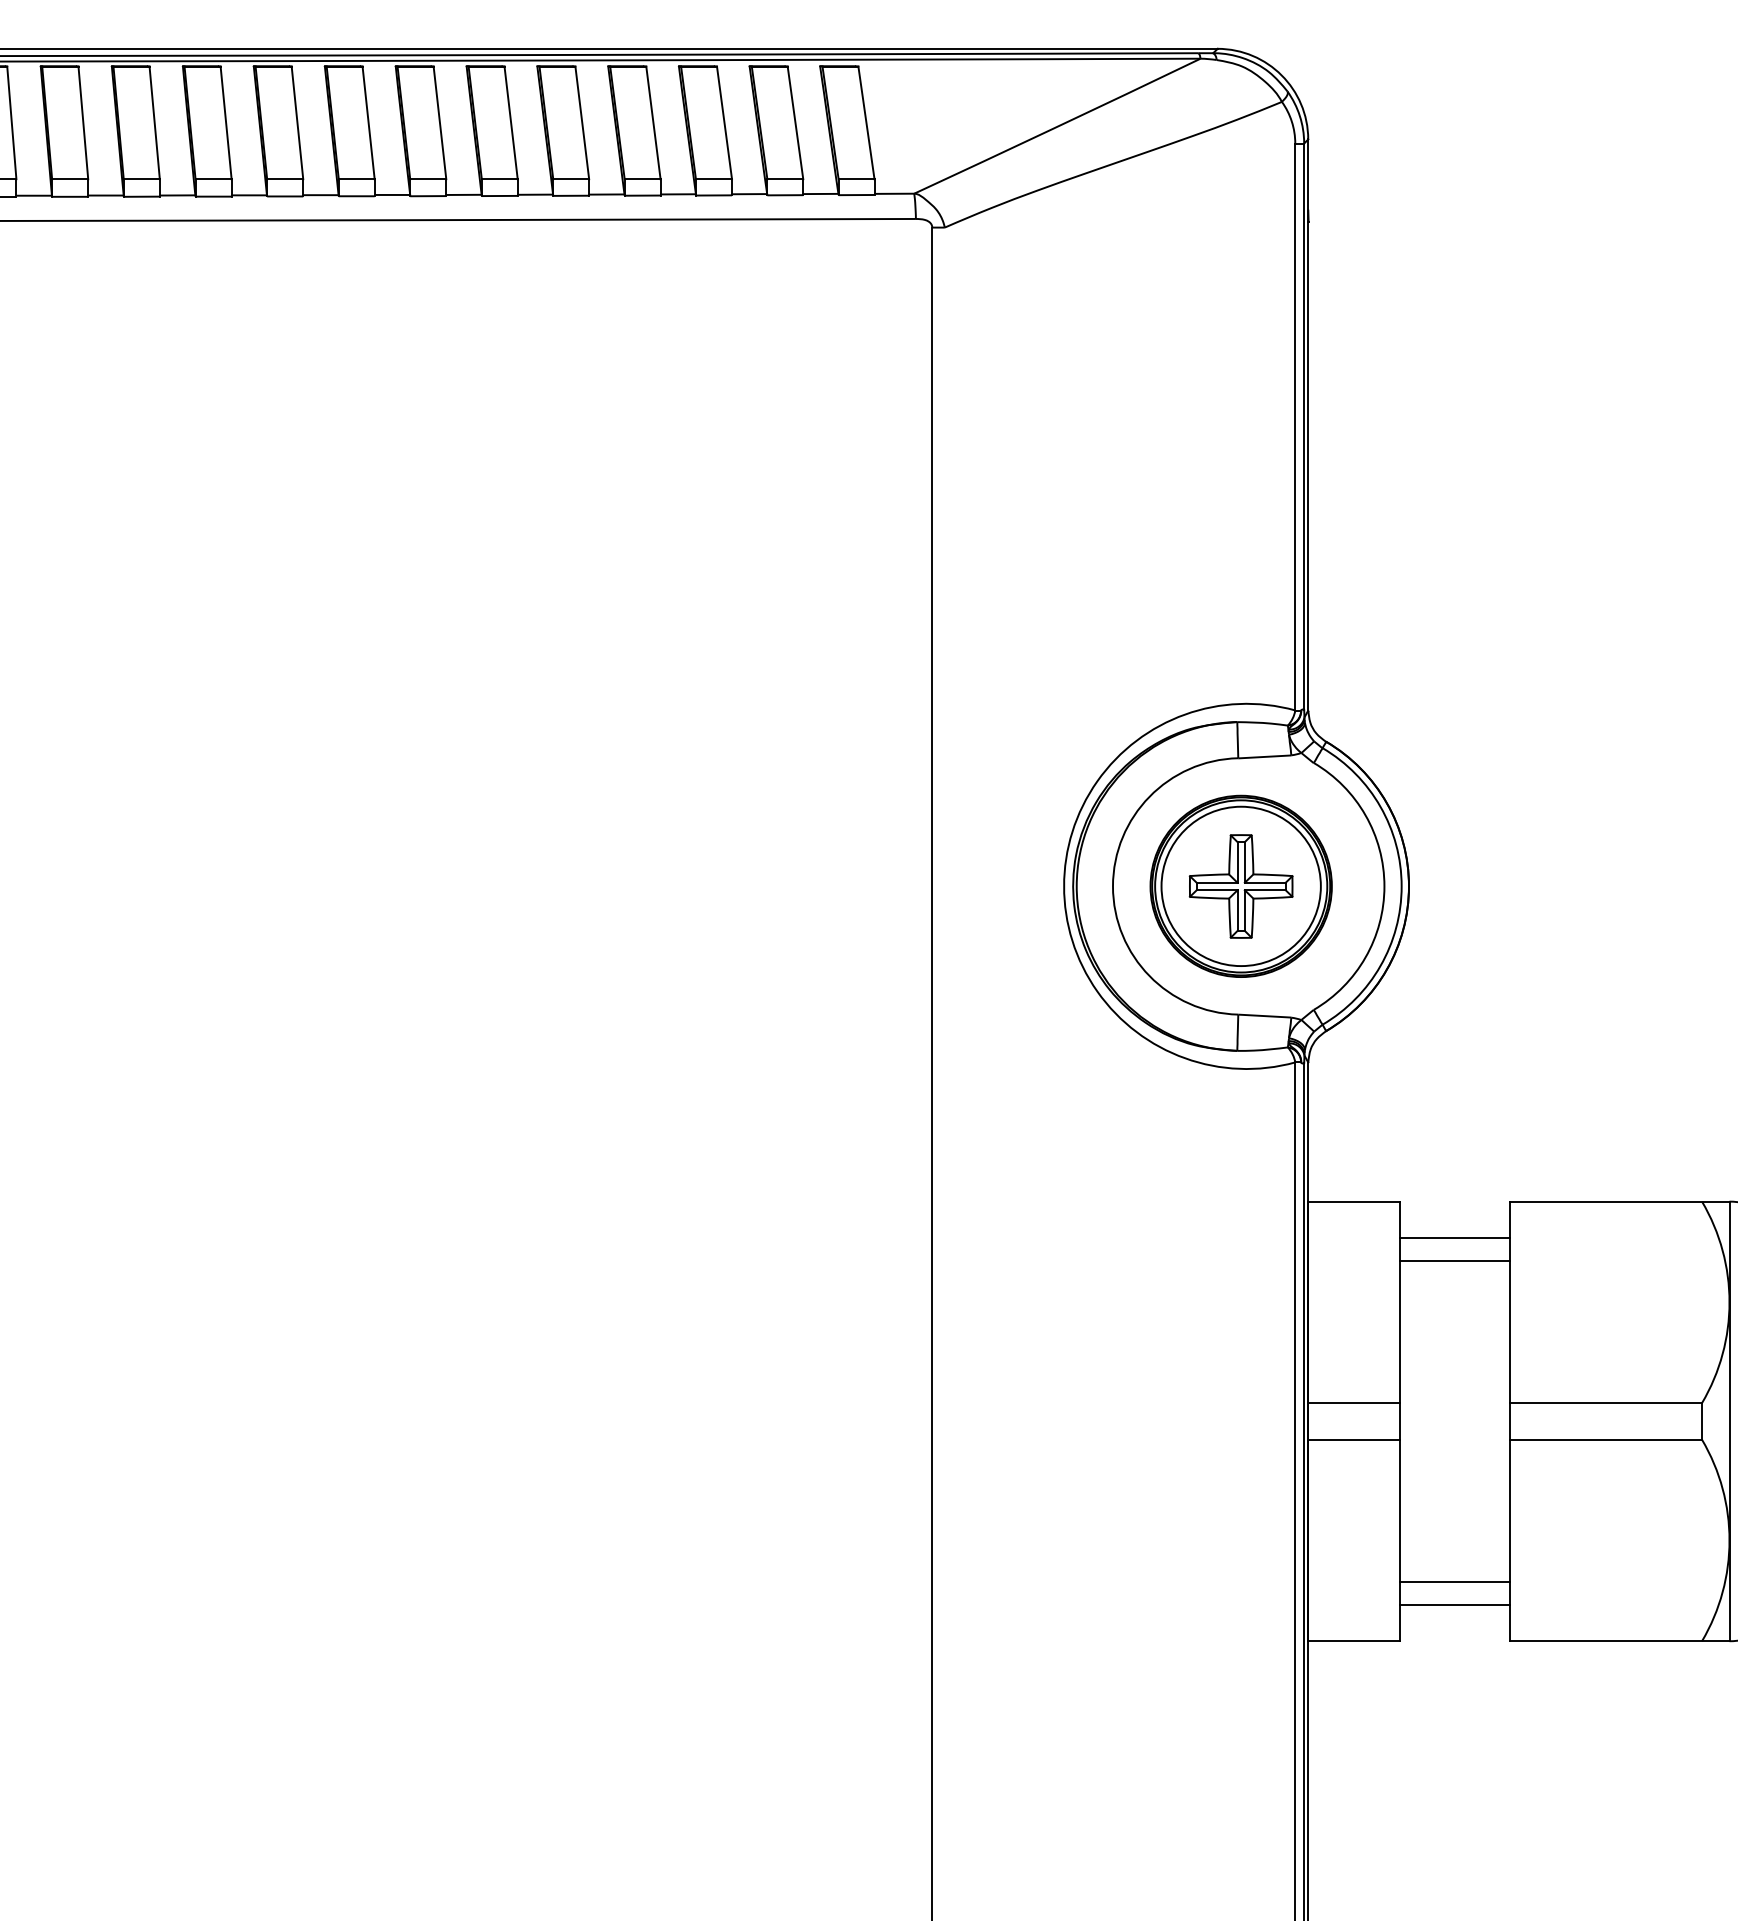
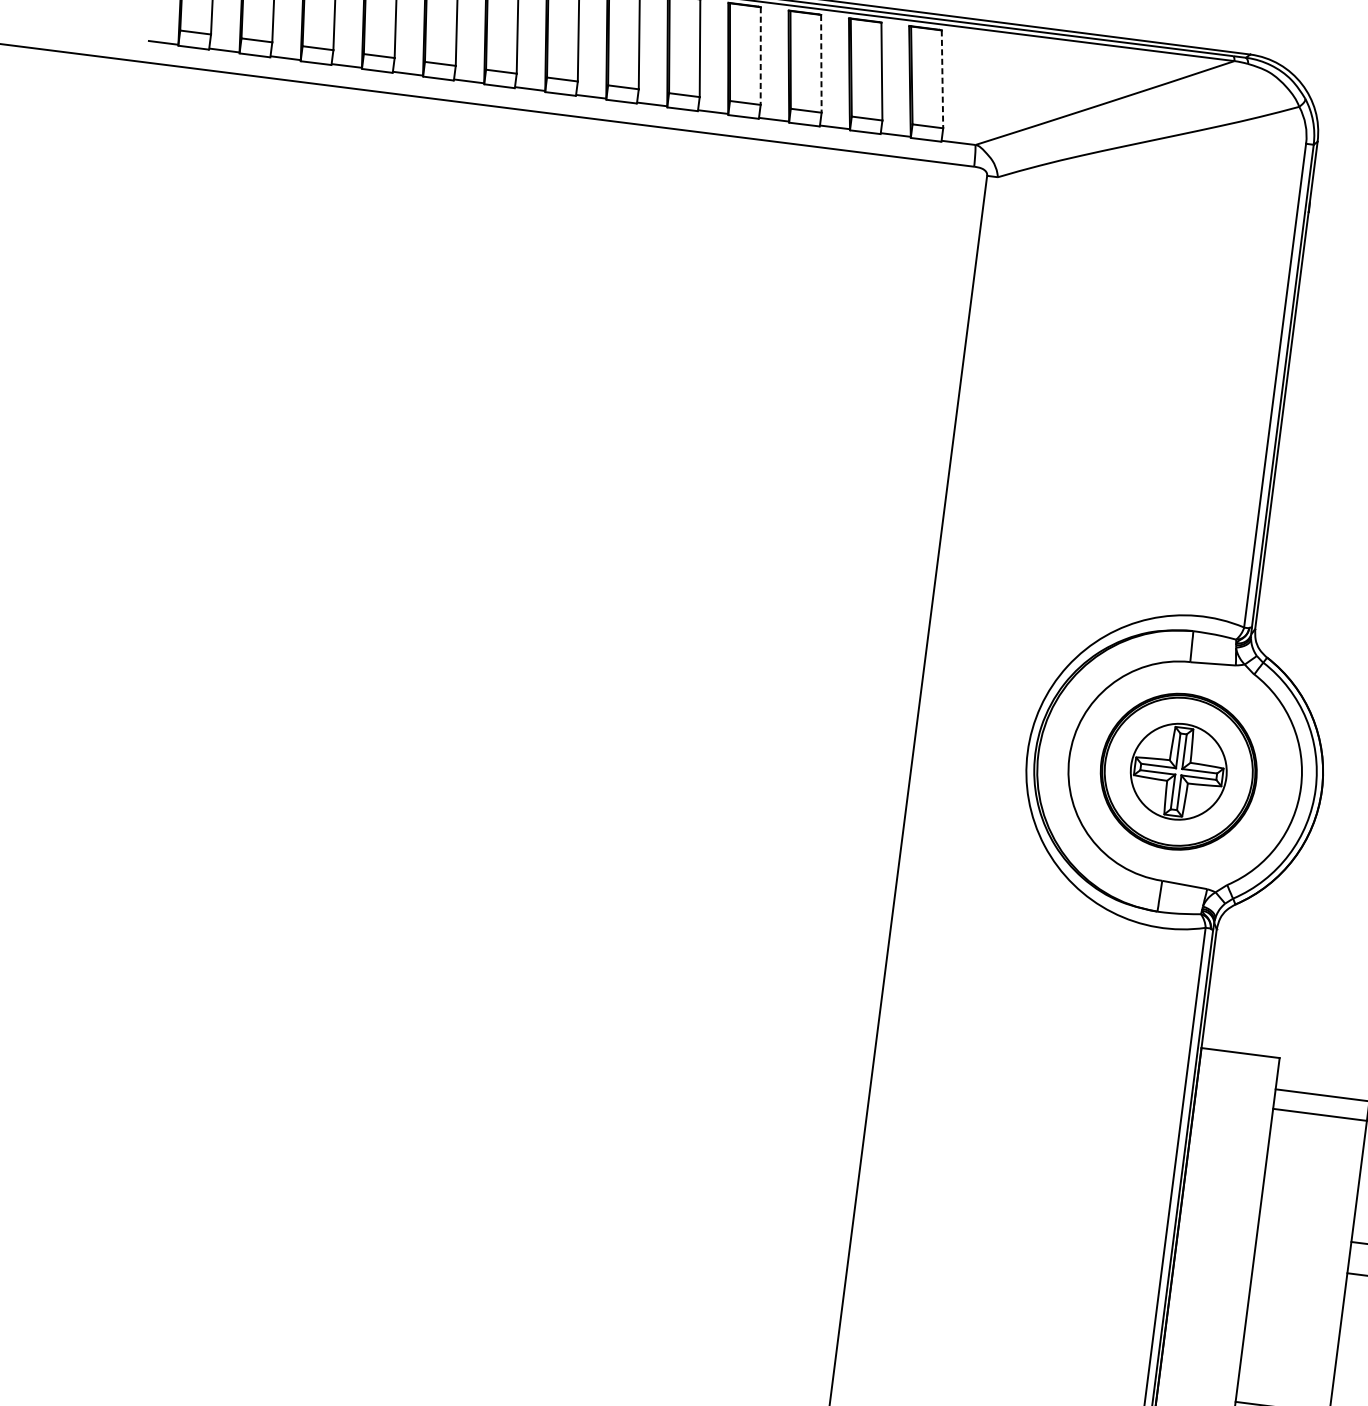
line: (653, 122) -> (760, 55), solid -> dashed
line: (724, 122) -> (821, 63), solid -> dashed
line: (866, 122) -> (942, 79), solid -> dashed
circle: (1240, 886) -> (1178, 771), size x0.7
line: (1353, 1403) -> (1218, 1225), removed
line: (1353, 1439) -> (1214, 1255), removed
line: (1454, 1581) -> (1284, 1388), removed

